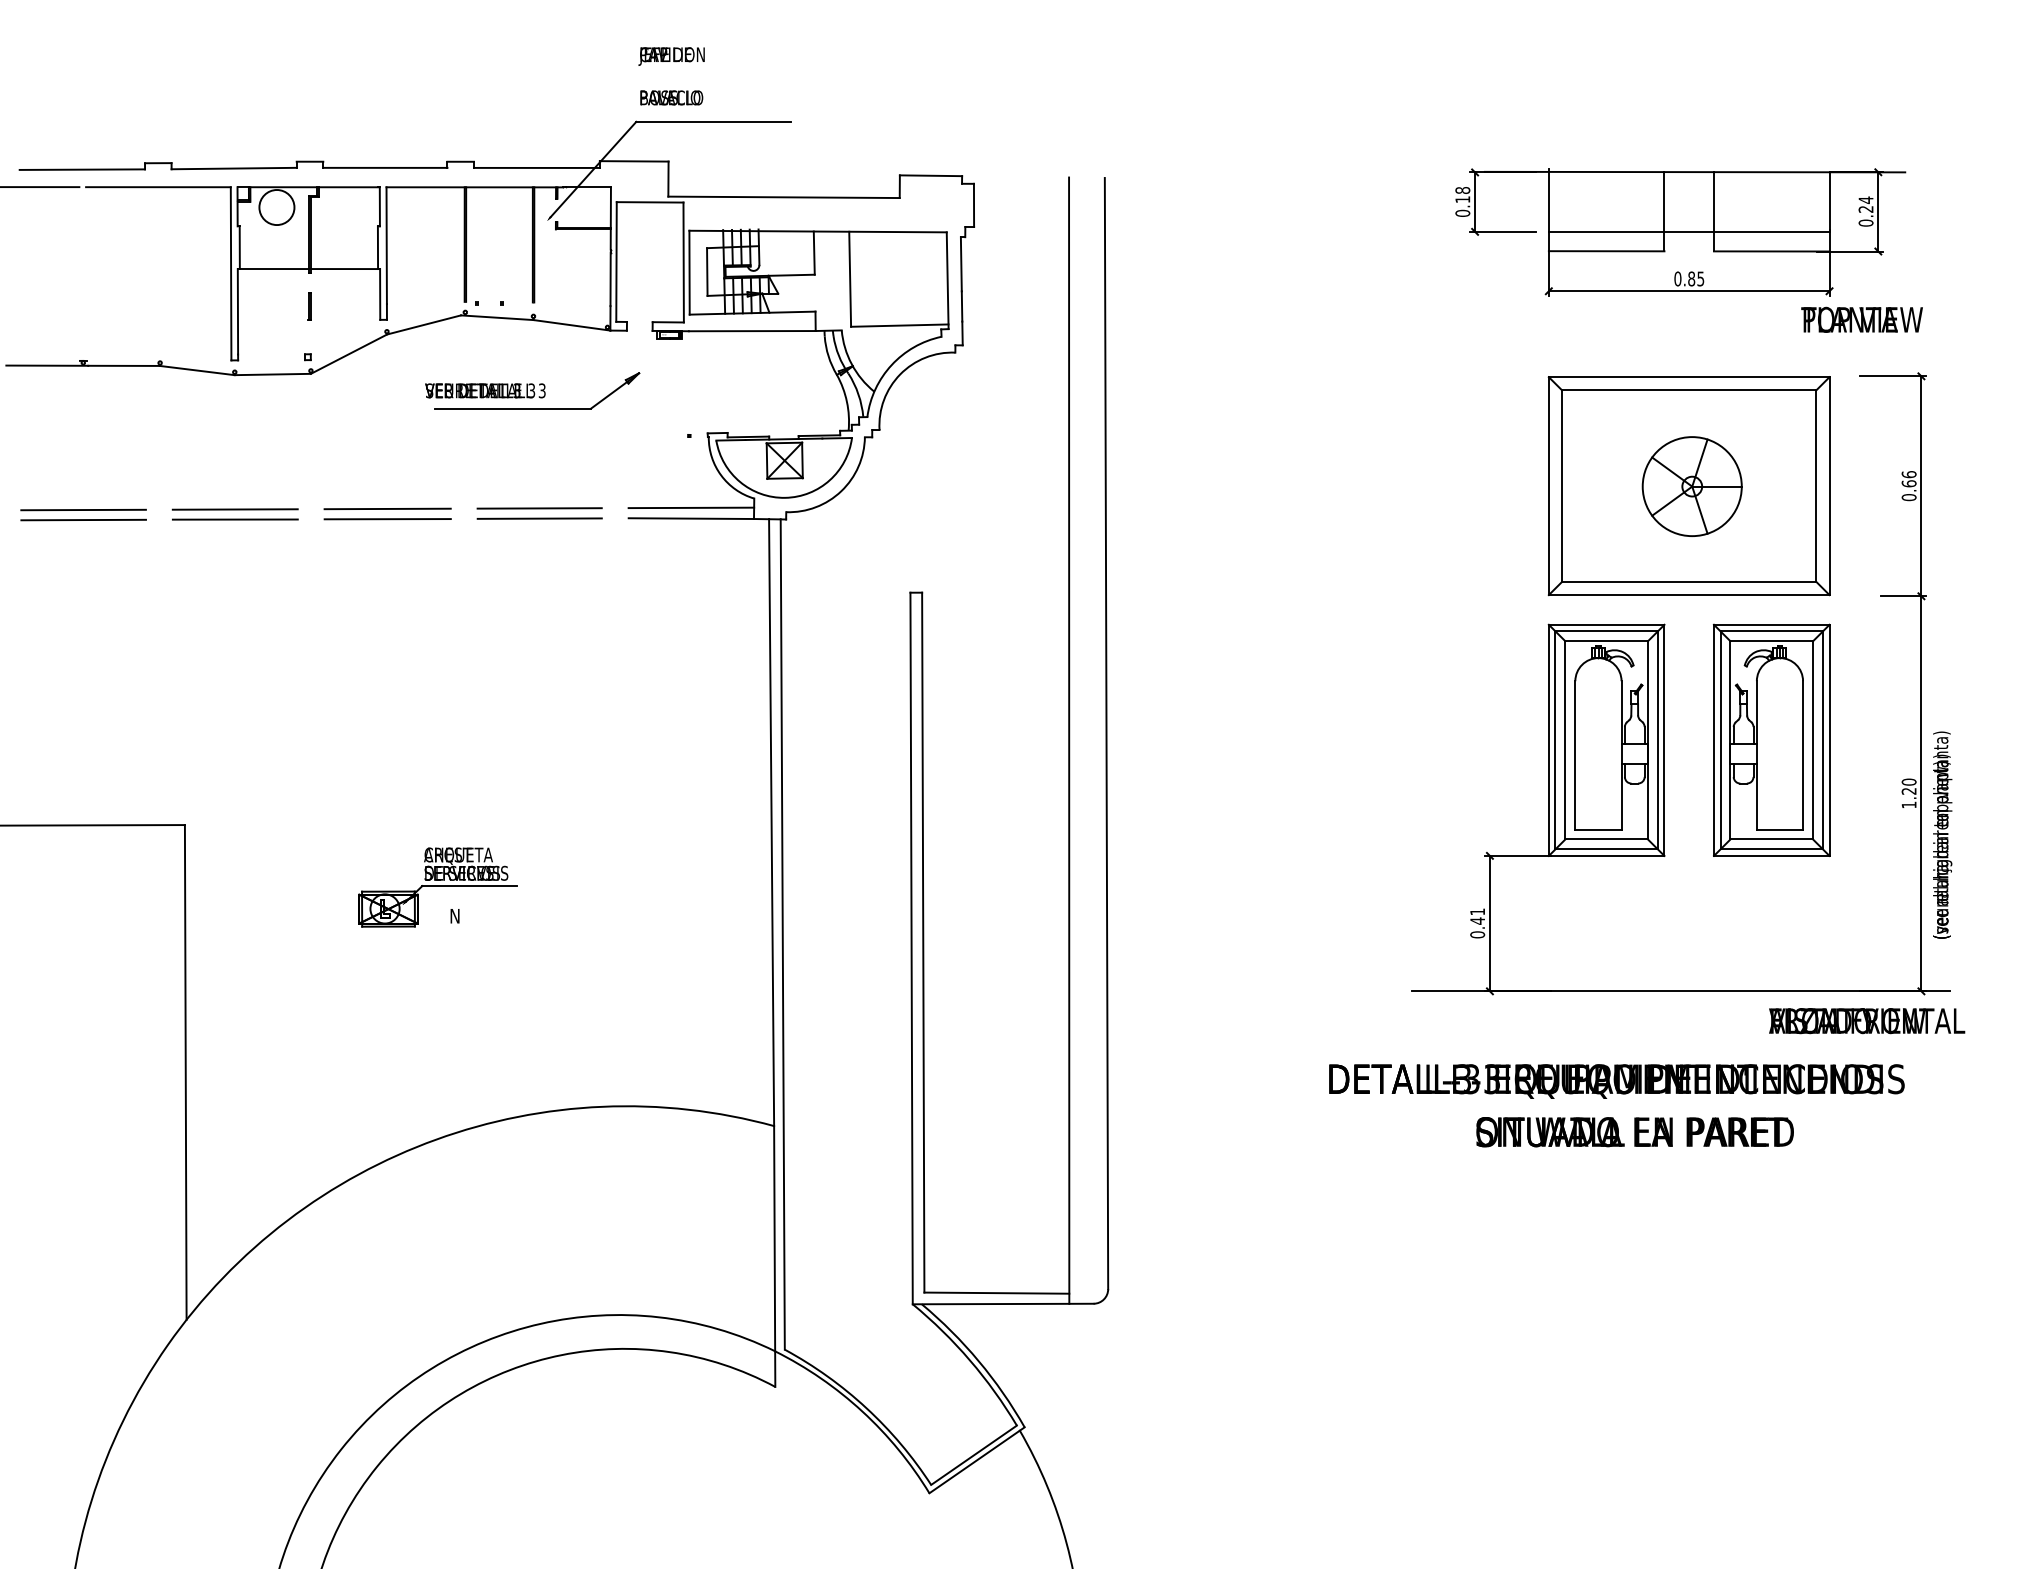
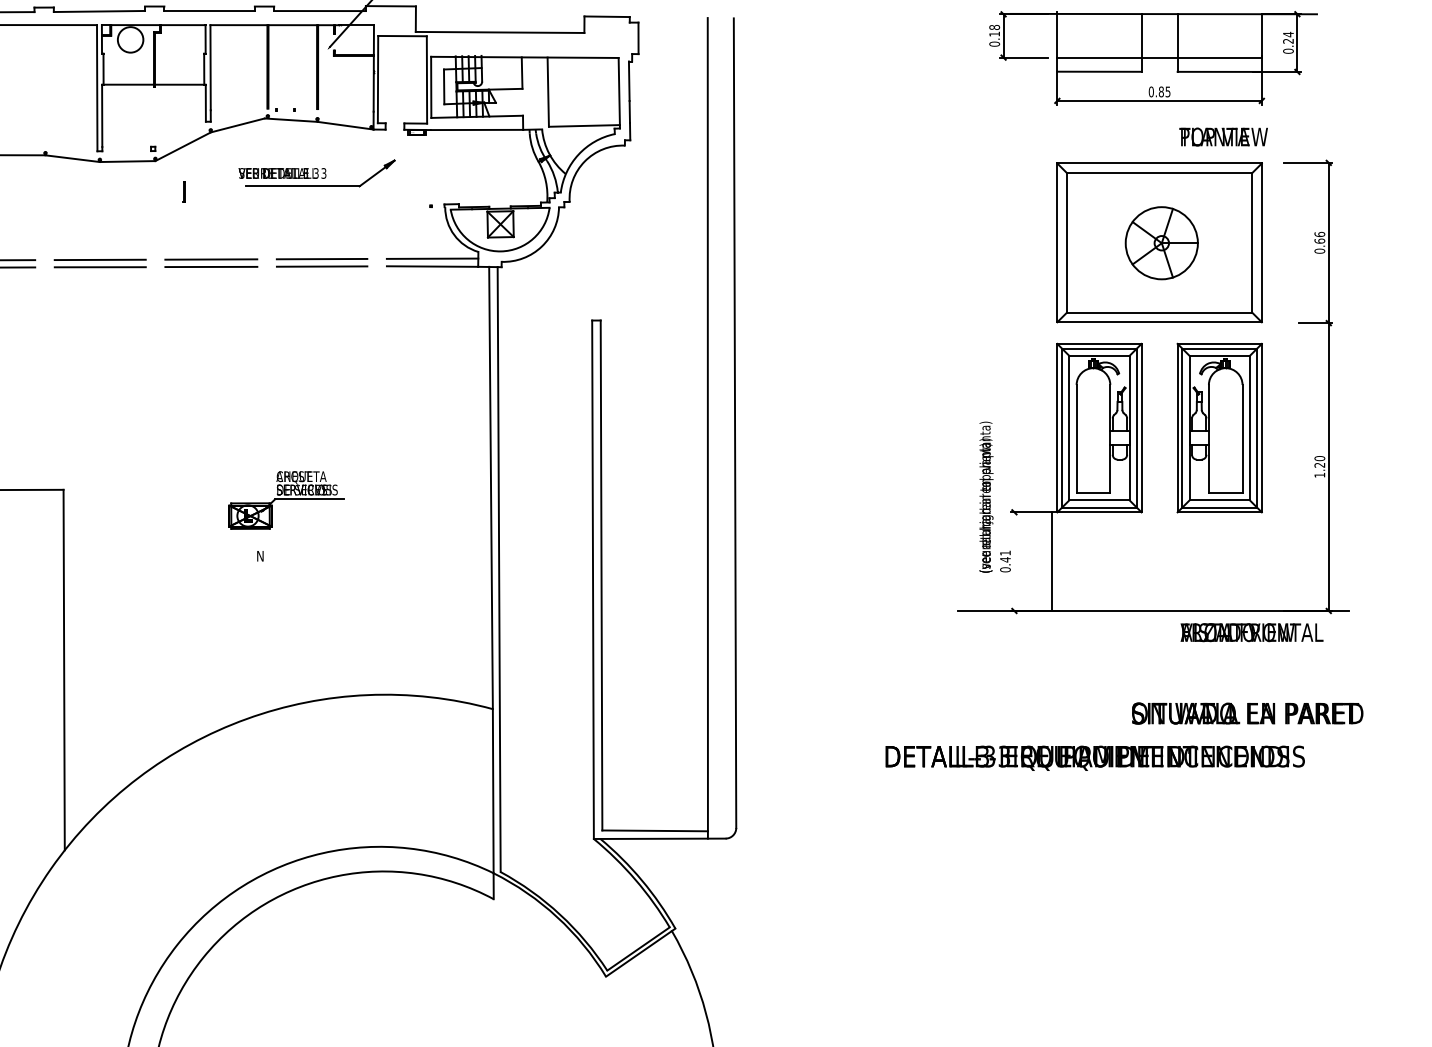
line: (309, 306) -> (184, 192), moved
text: (1861, 319) -> (1223, 136), moved
text: (1942, 834) -> (986, 496), moved
part: (437, 887) -> (286, 500), moved
line: (1489, 923) -> (1051, 561), moved
text: (1867, 1021) -> (1252, 632), moved
text: (1616, 1081) -> (1094, 758), moved
text: (1634, 1132) -> (1247, 713), moved

